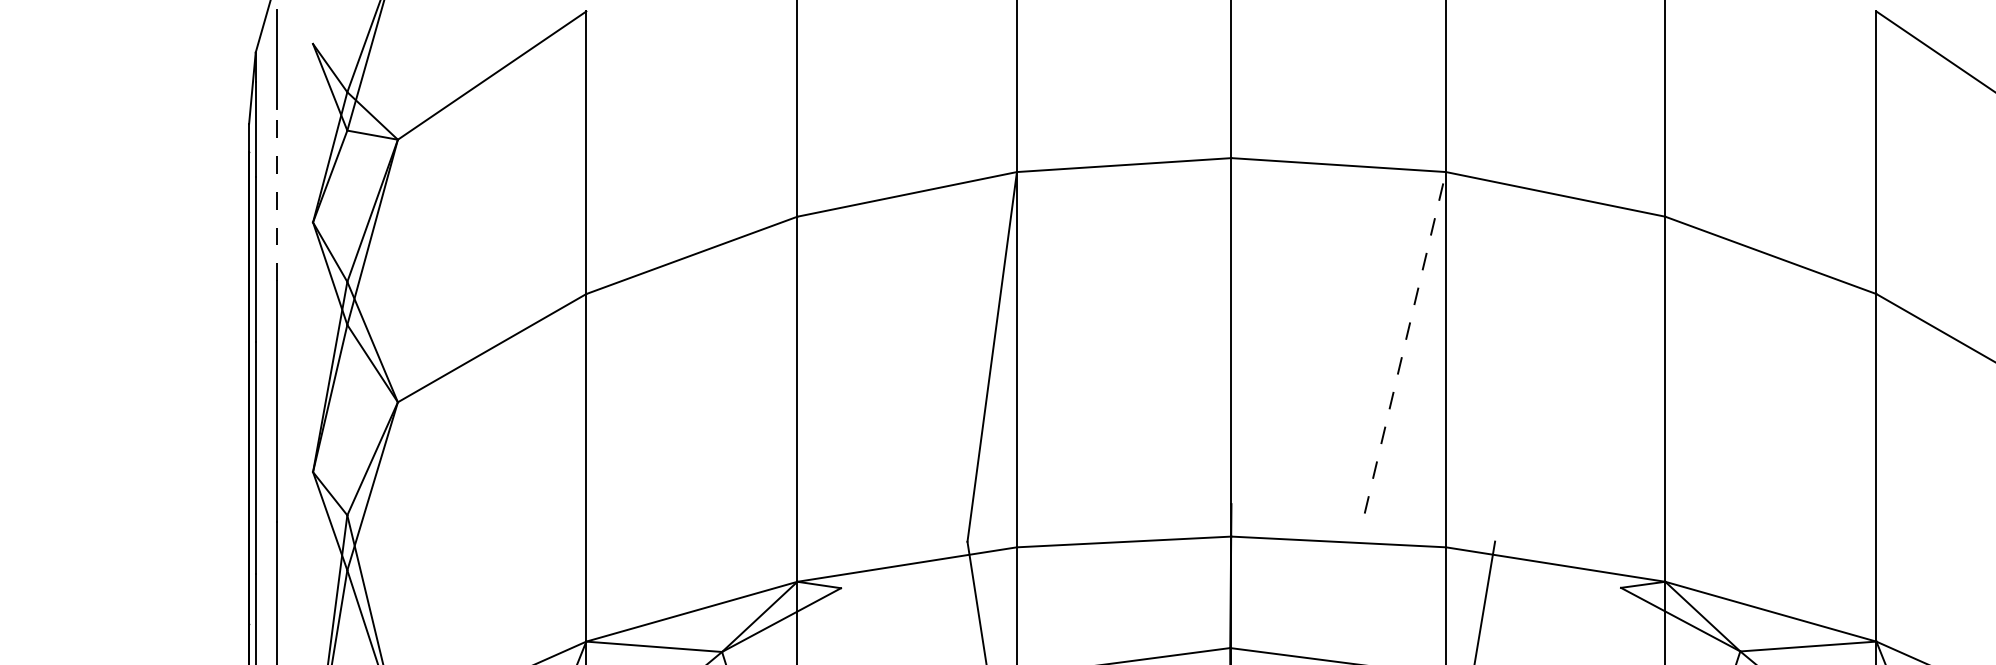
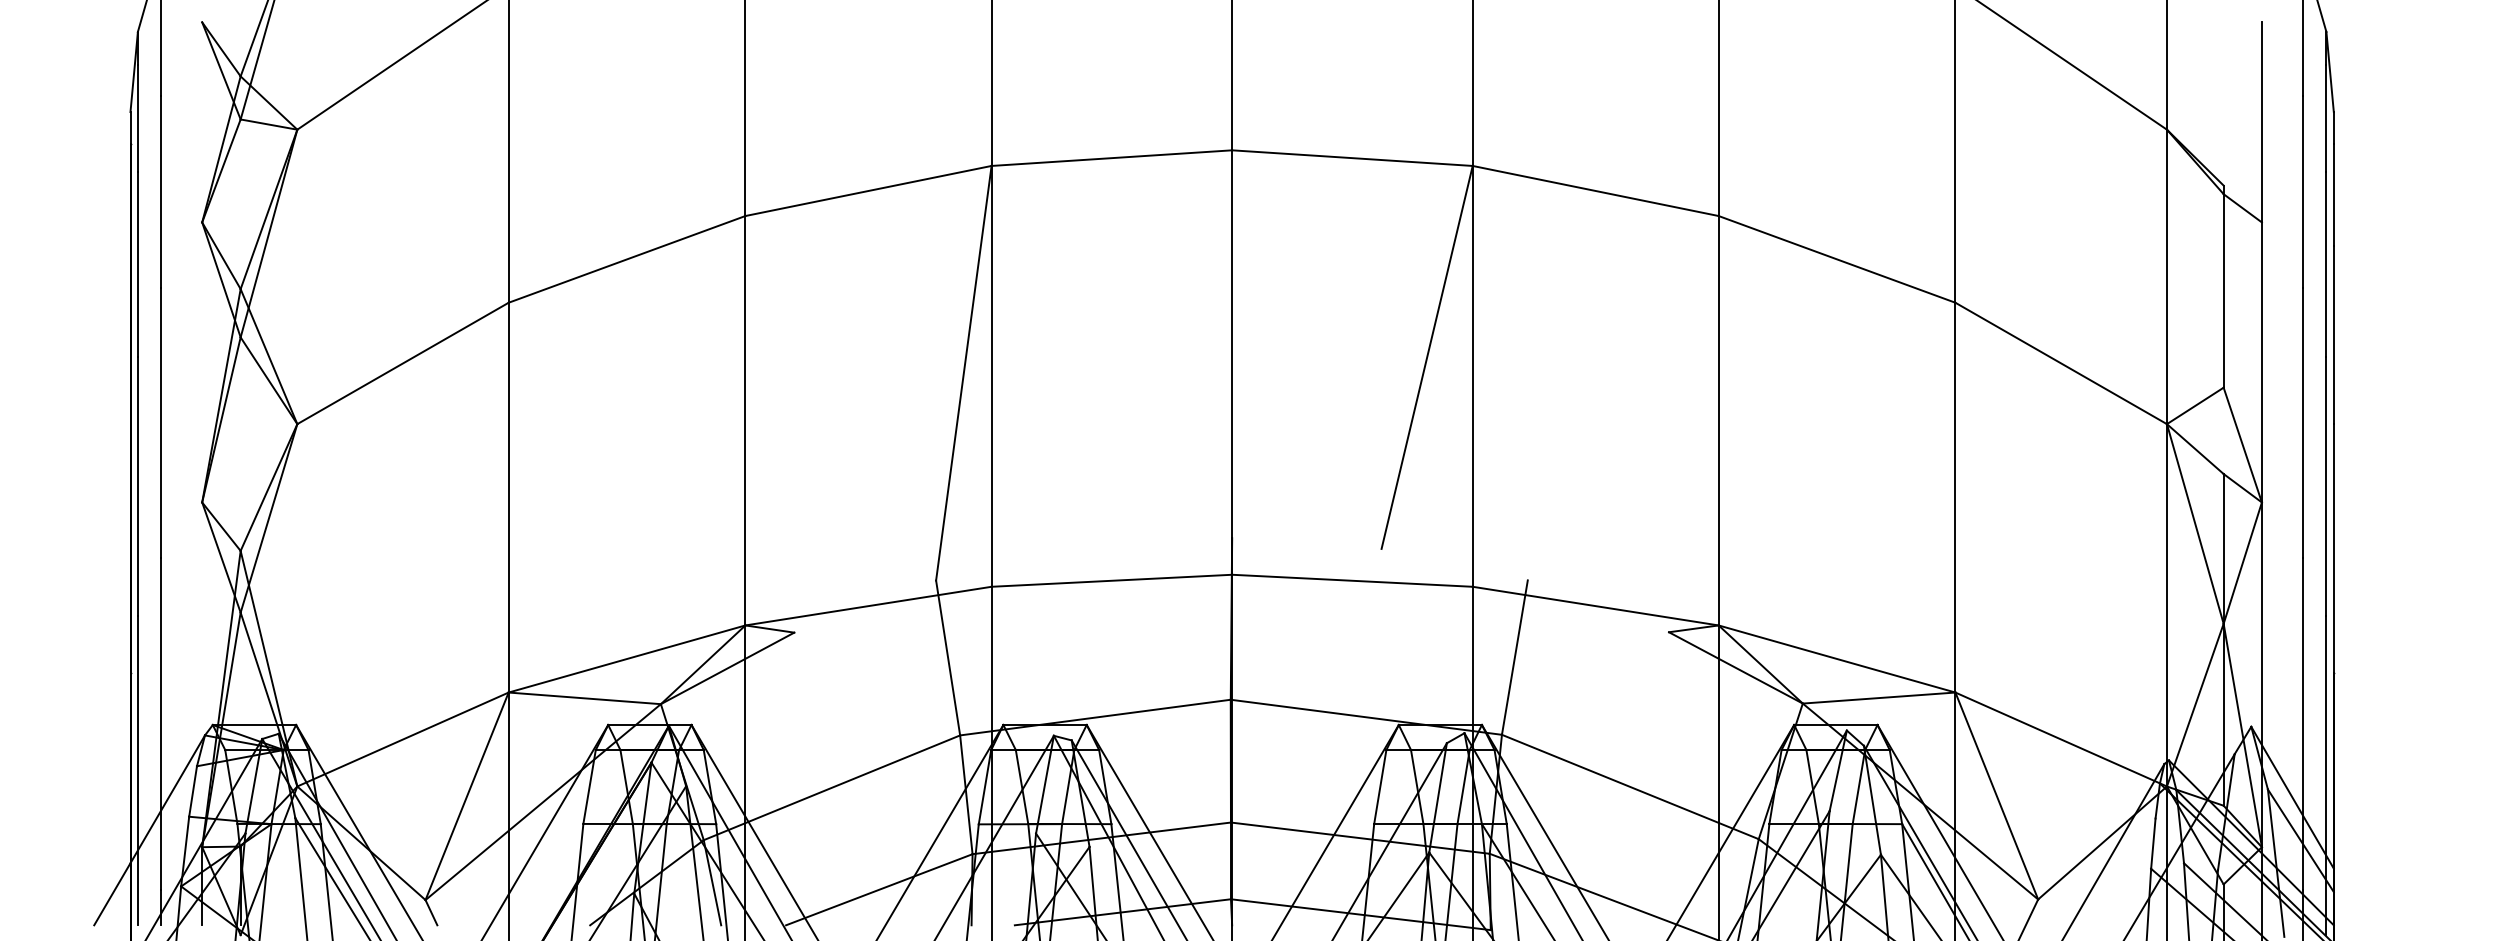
line: (276, 194) -> (161, 191), dashed -> solid
line: (1405, 342) -> (1427, 357), dashed -> solid

